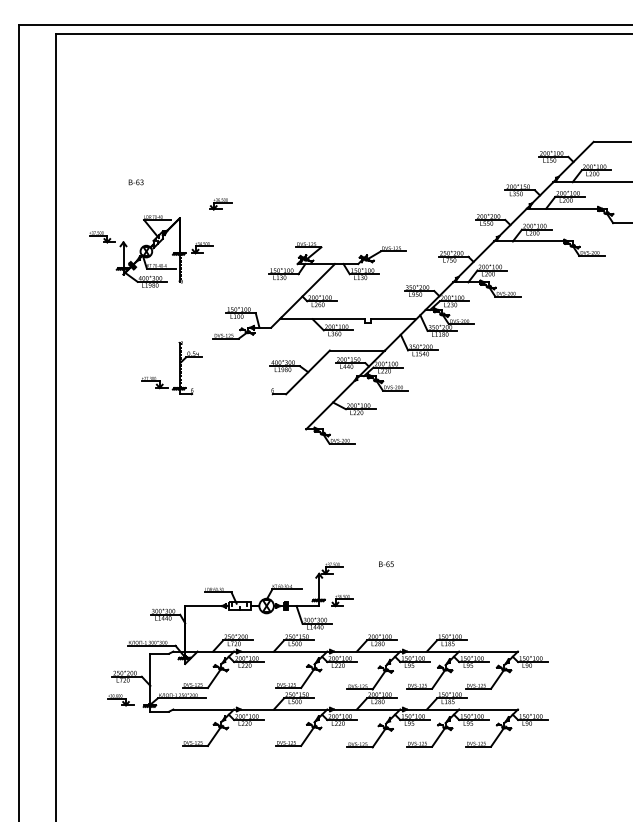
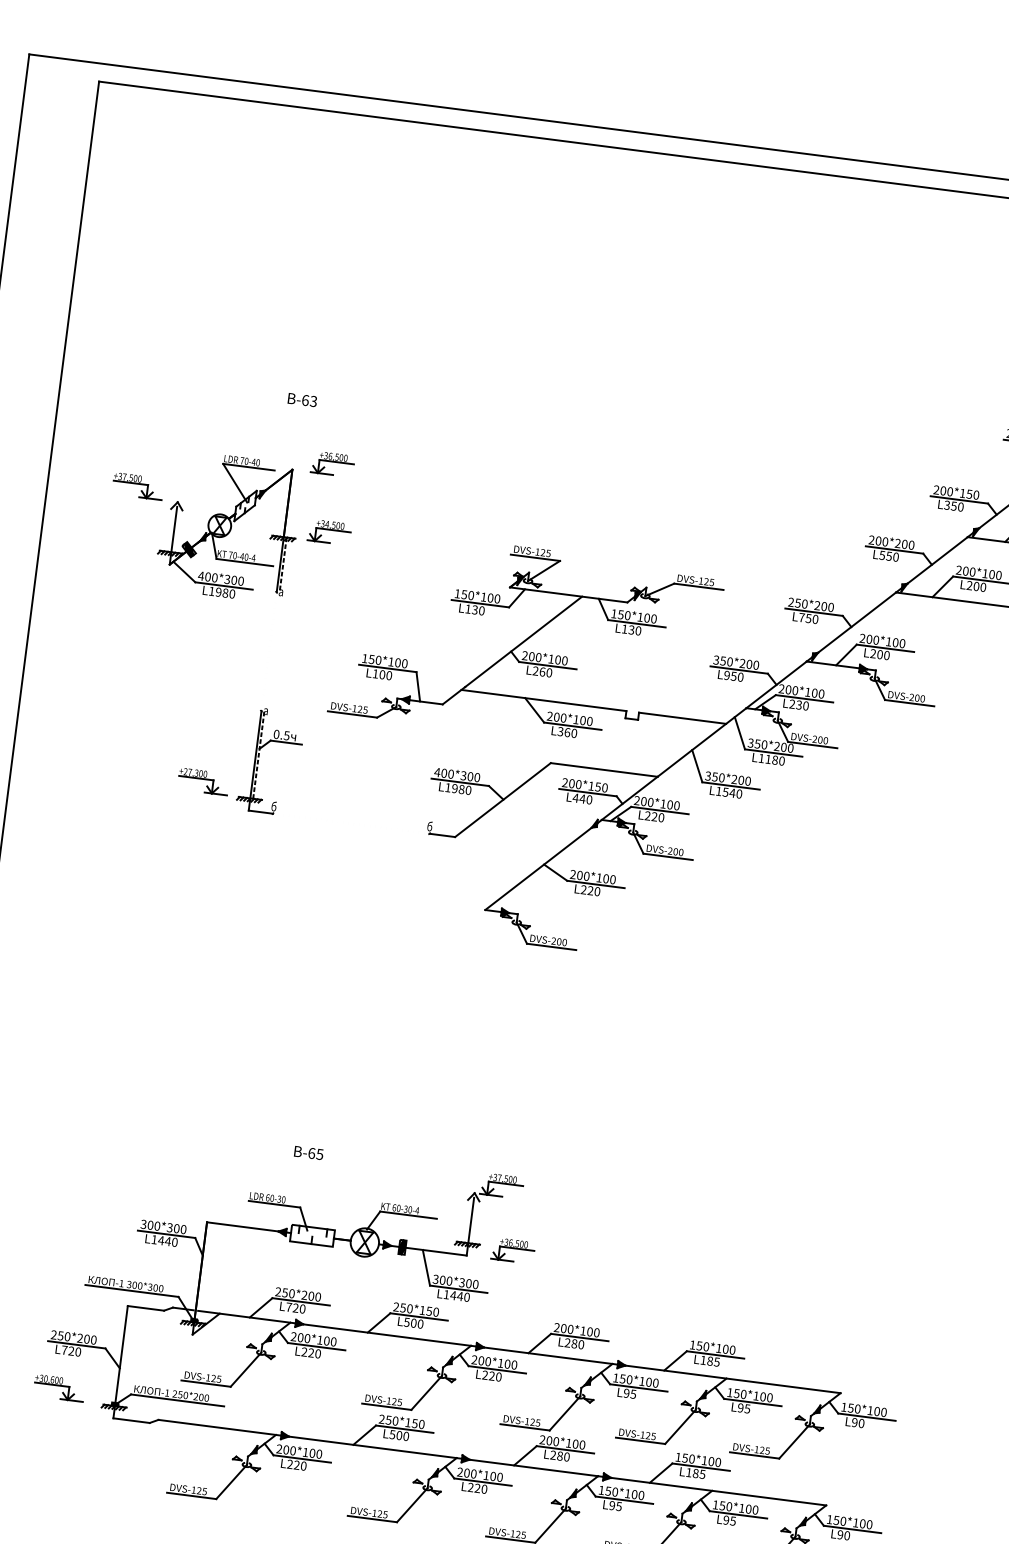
text: (135, 182) -> (301, 400), moved
part: (220, 204) -> (332, 465), moved
text: (386, 563) -> (309, 1151), moved

